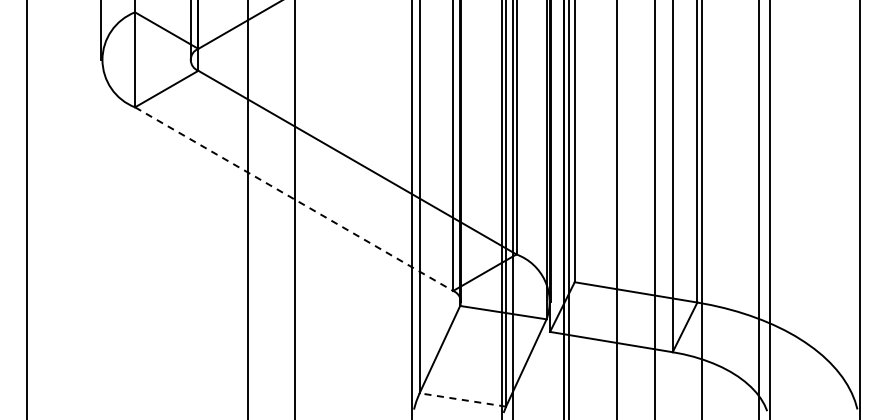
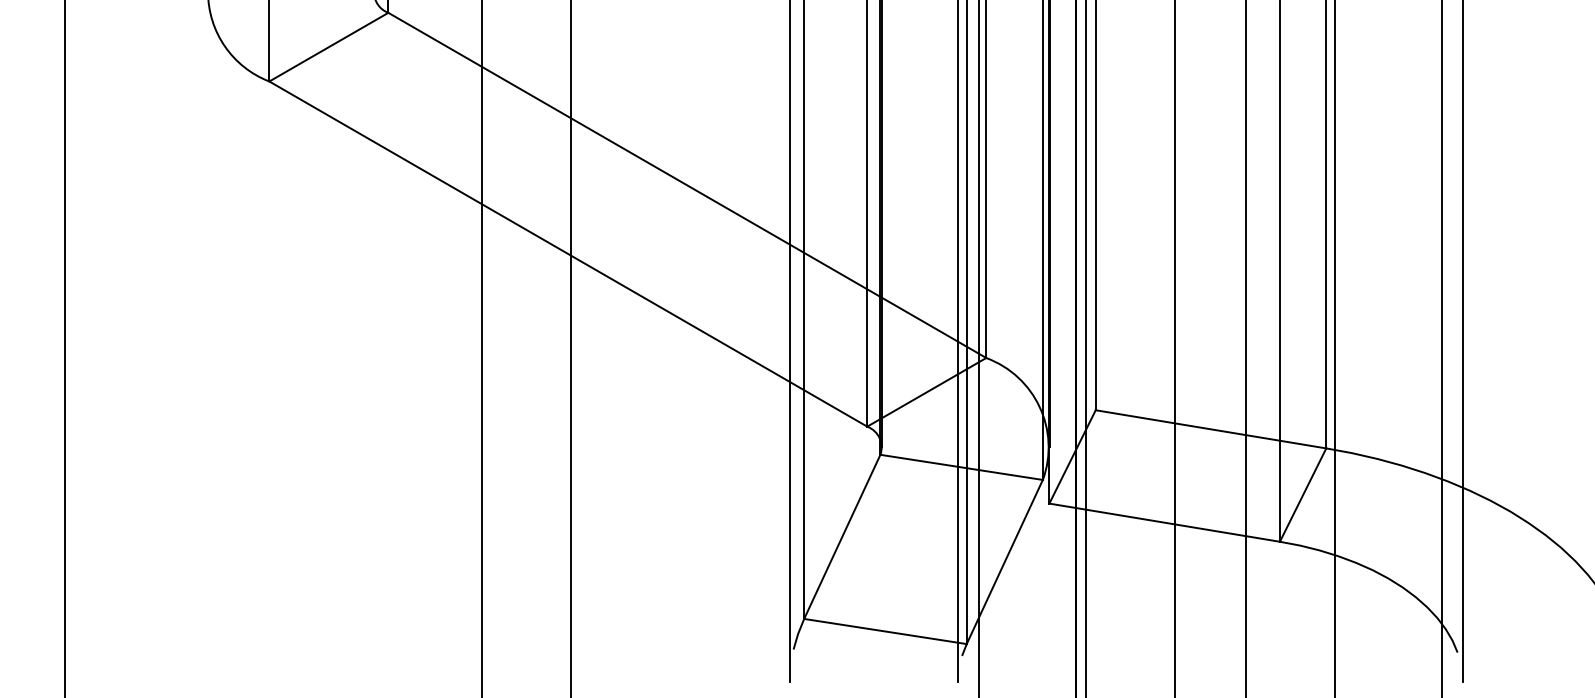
line: (294, 199) -> (569, 254), dashed -> solid
line: (462, 399) -> (884, 630), dashed -> solid

